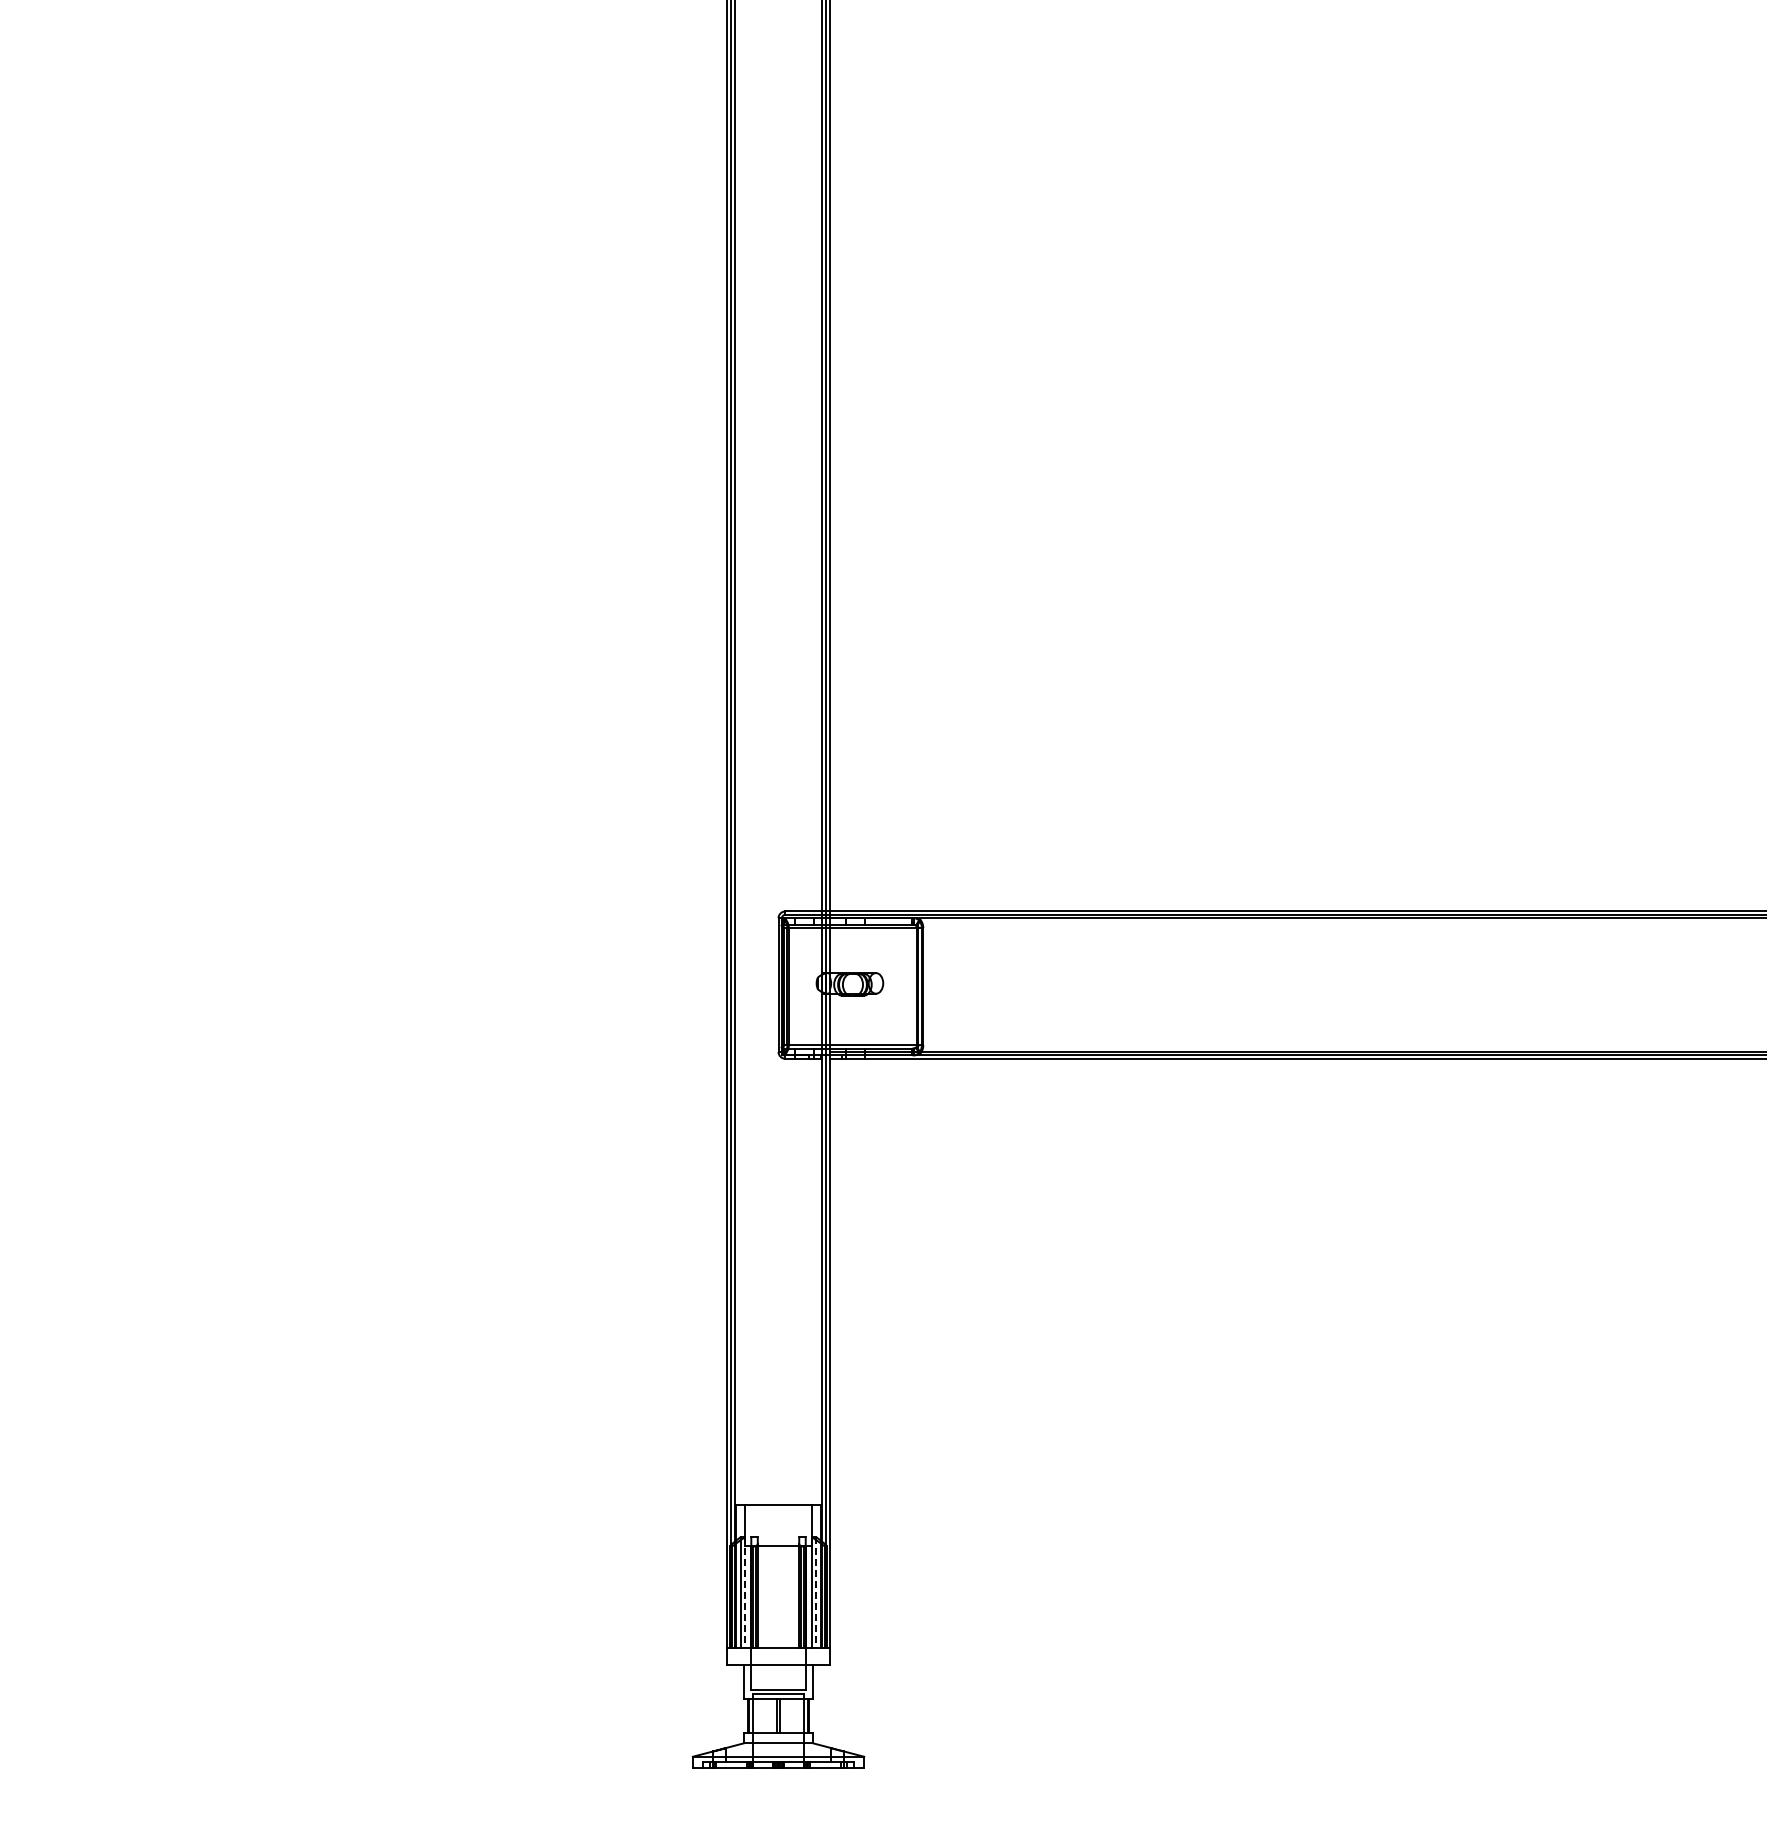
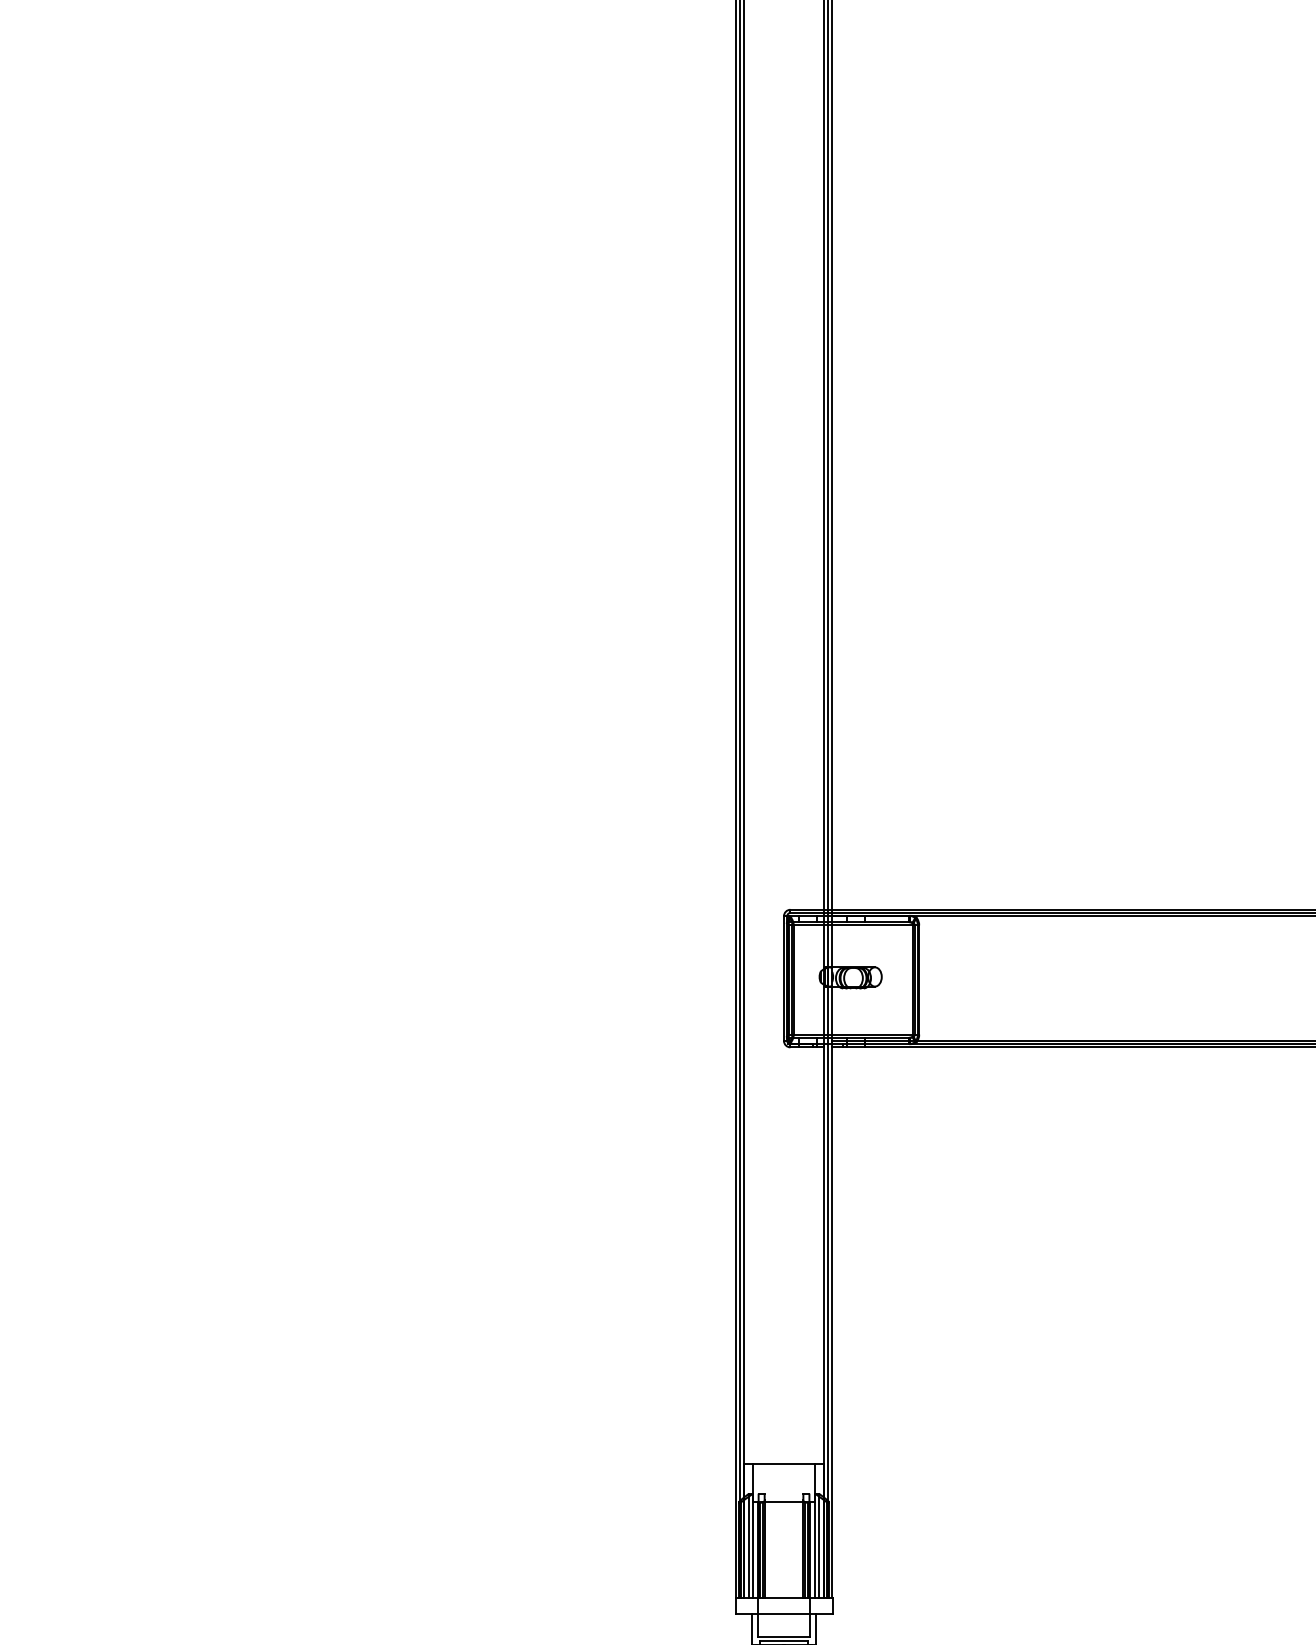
line: (745, 1592) -> (753, 1545), dashed -> solid
line: (816, 1592) -> (819, 1545), dashed -> solid

